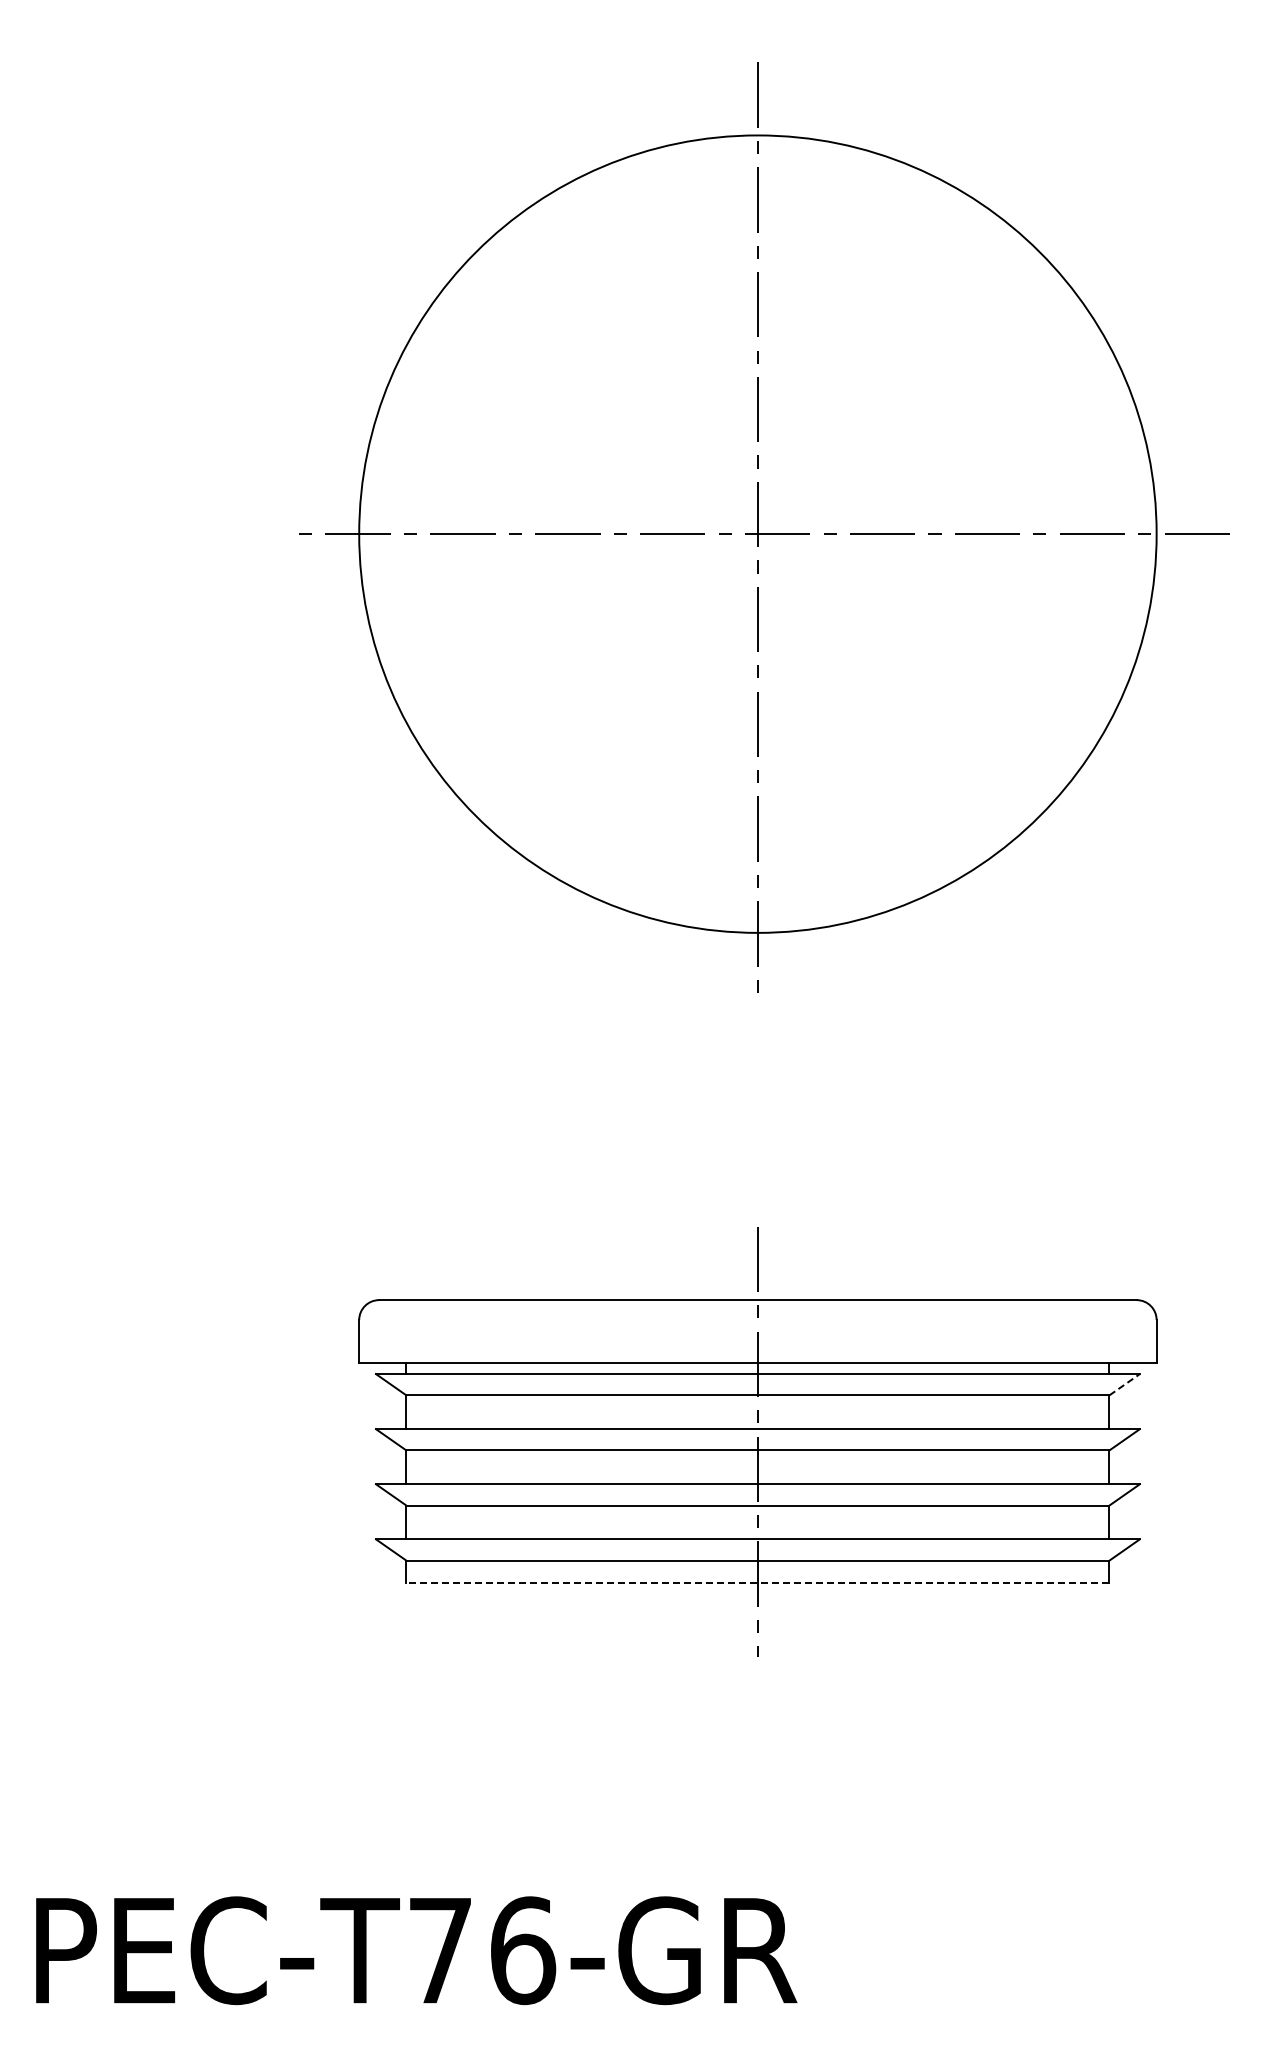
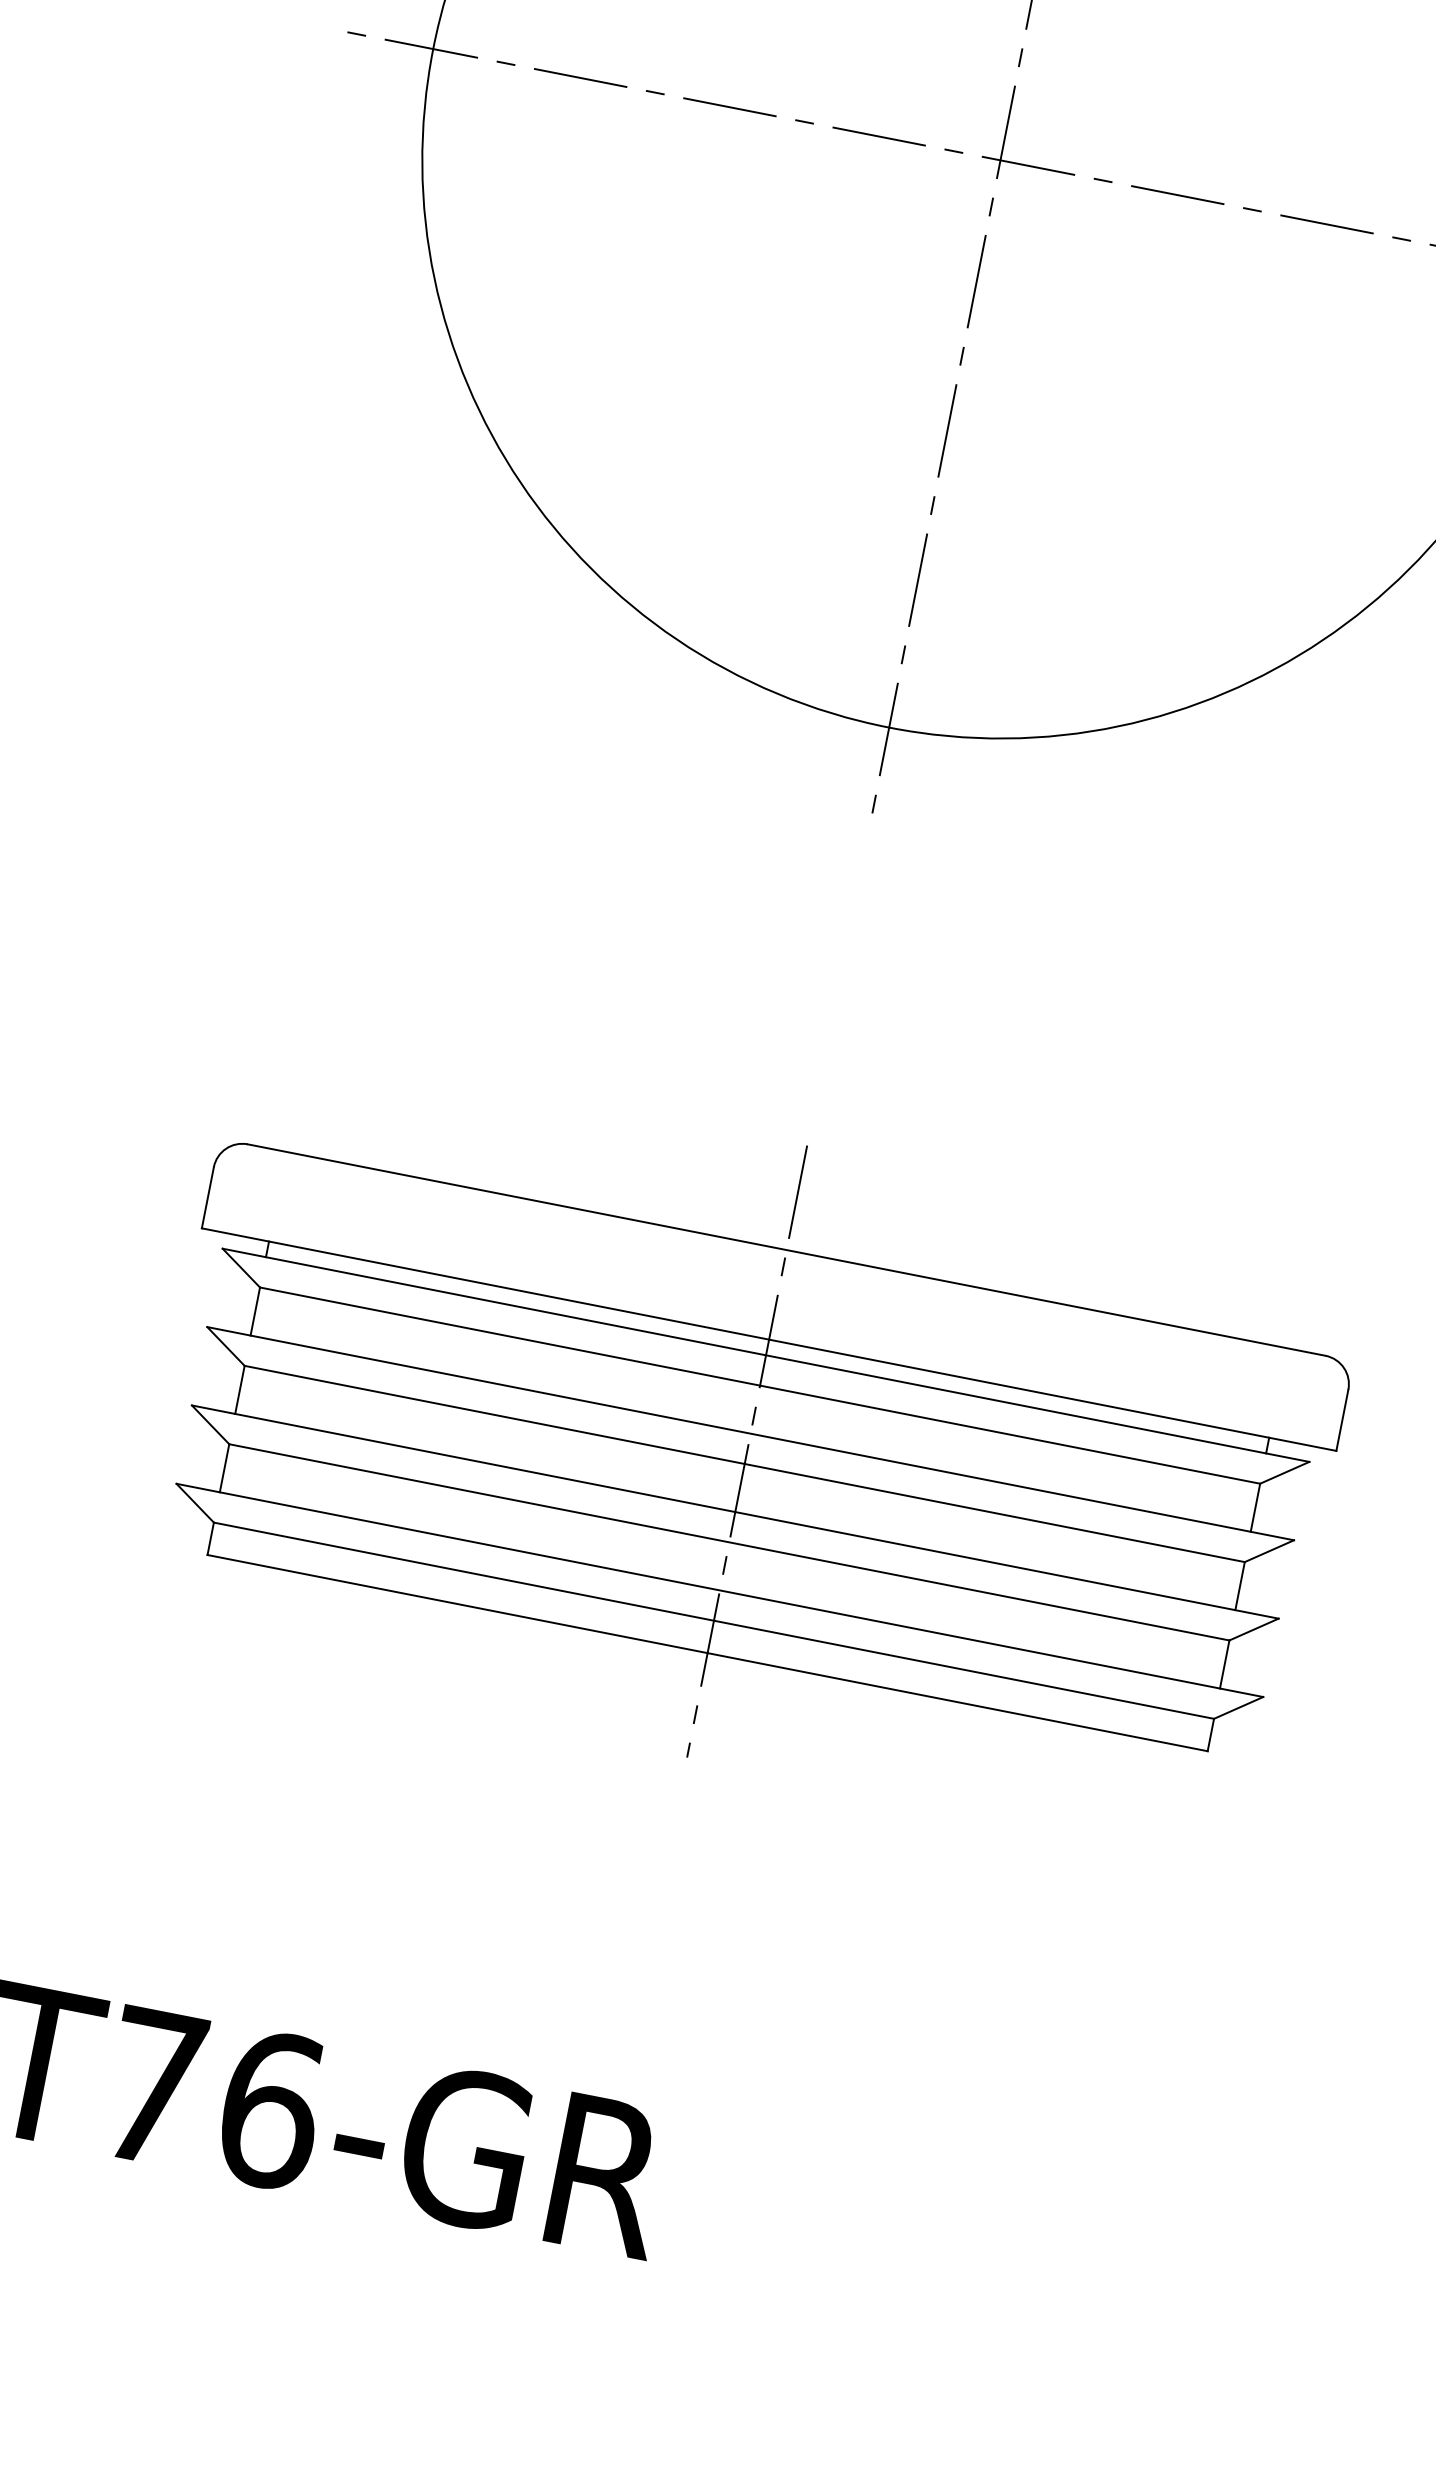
line: (1124, 1384) -> (1284, 1472), dashed -> solid
line: (757, 1583) -> (706, 1653), dashed -> solid

